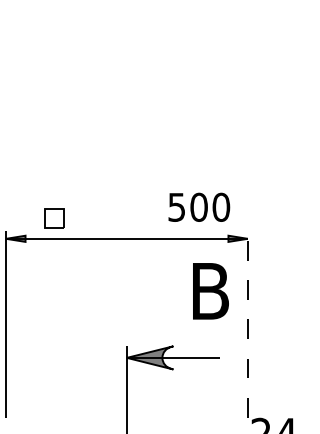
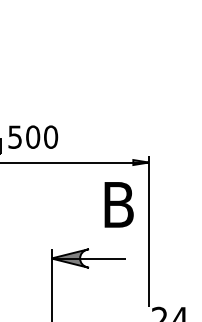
text: (199, 206) -> (33, 136), moved
line: (247, 323) -> (148, 230), dashed -> solid

